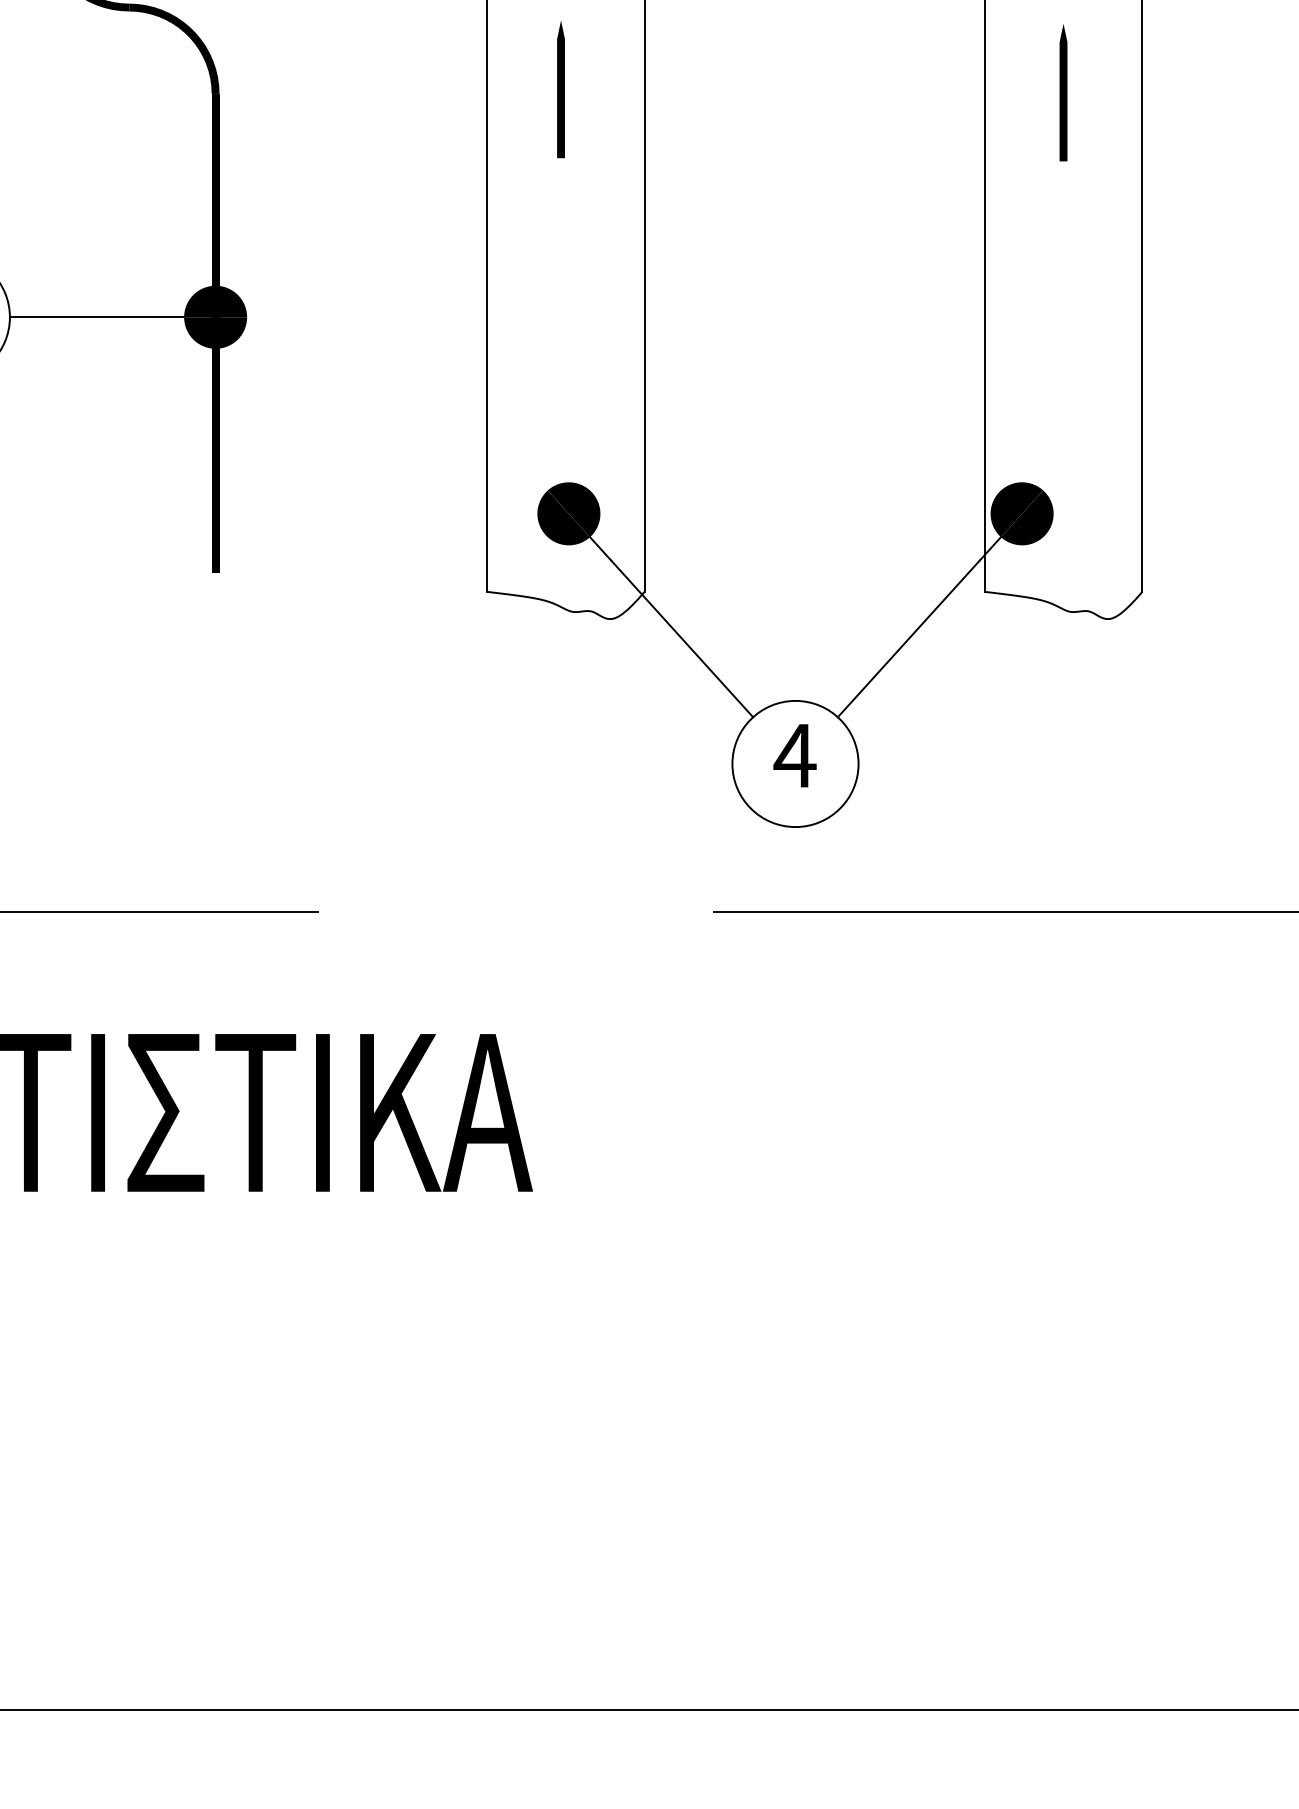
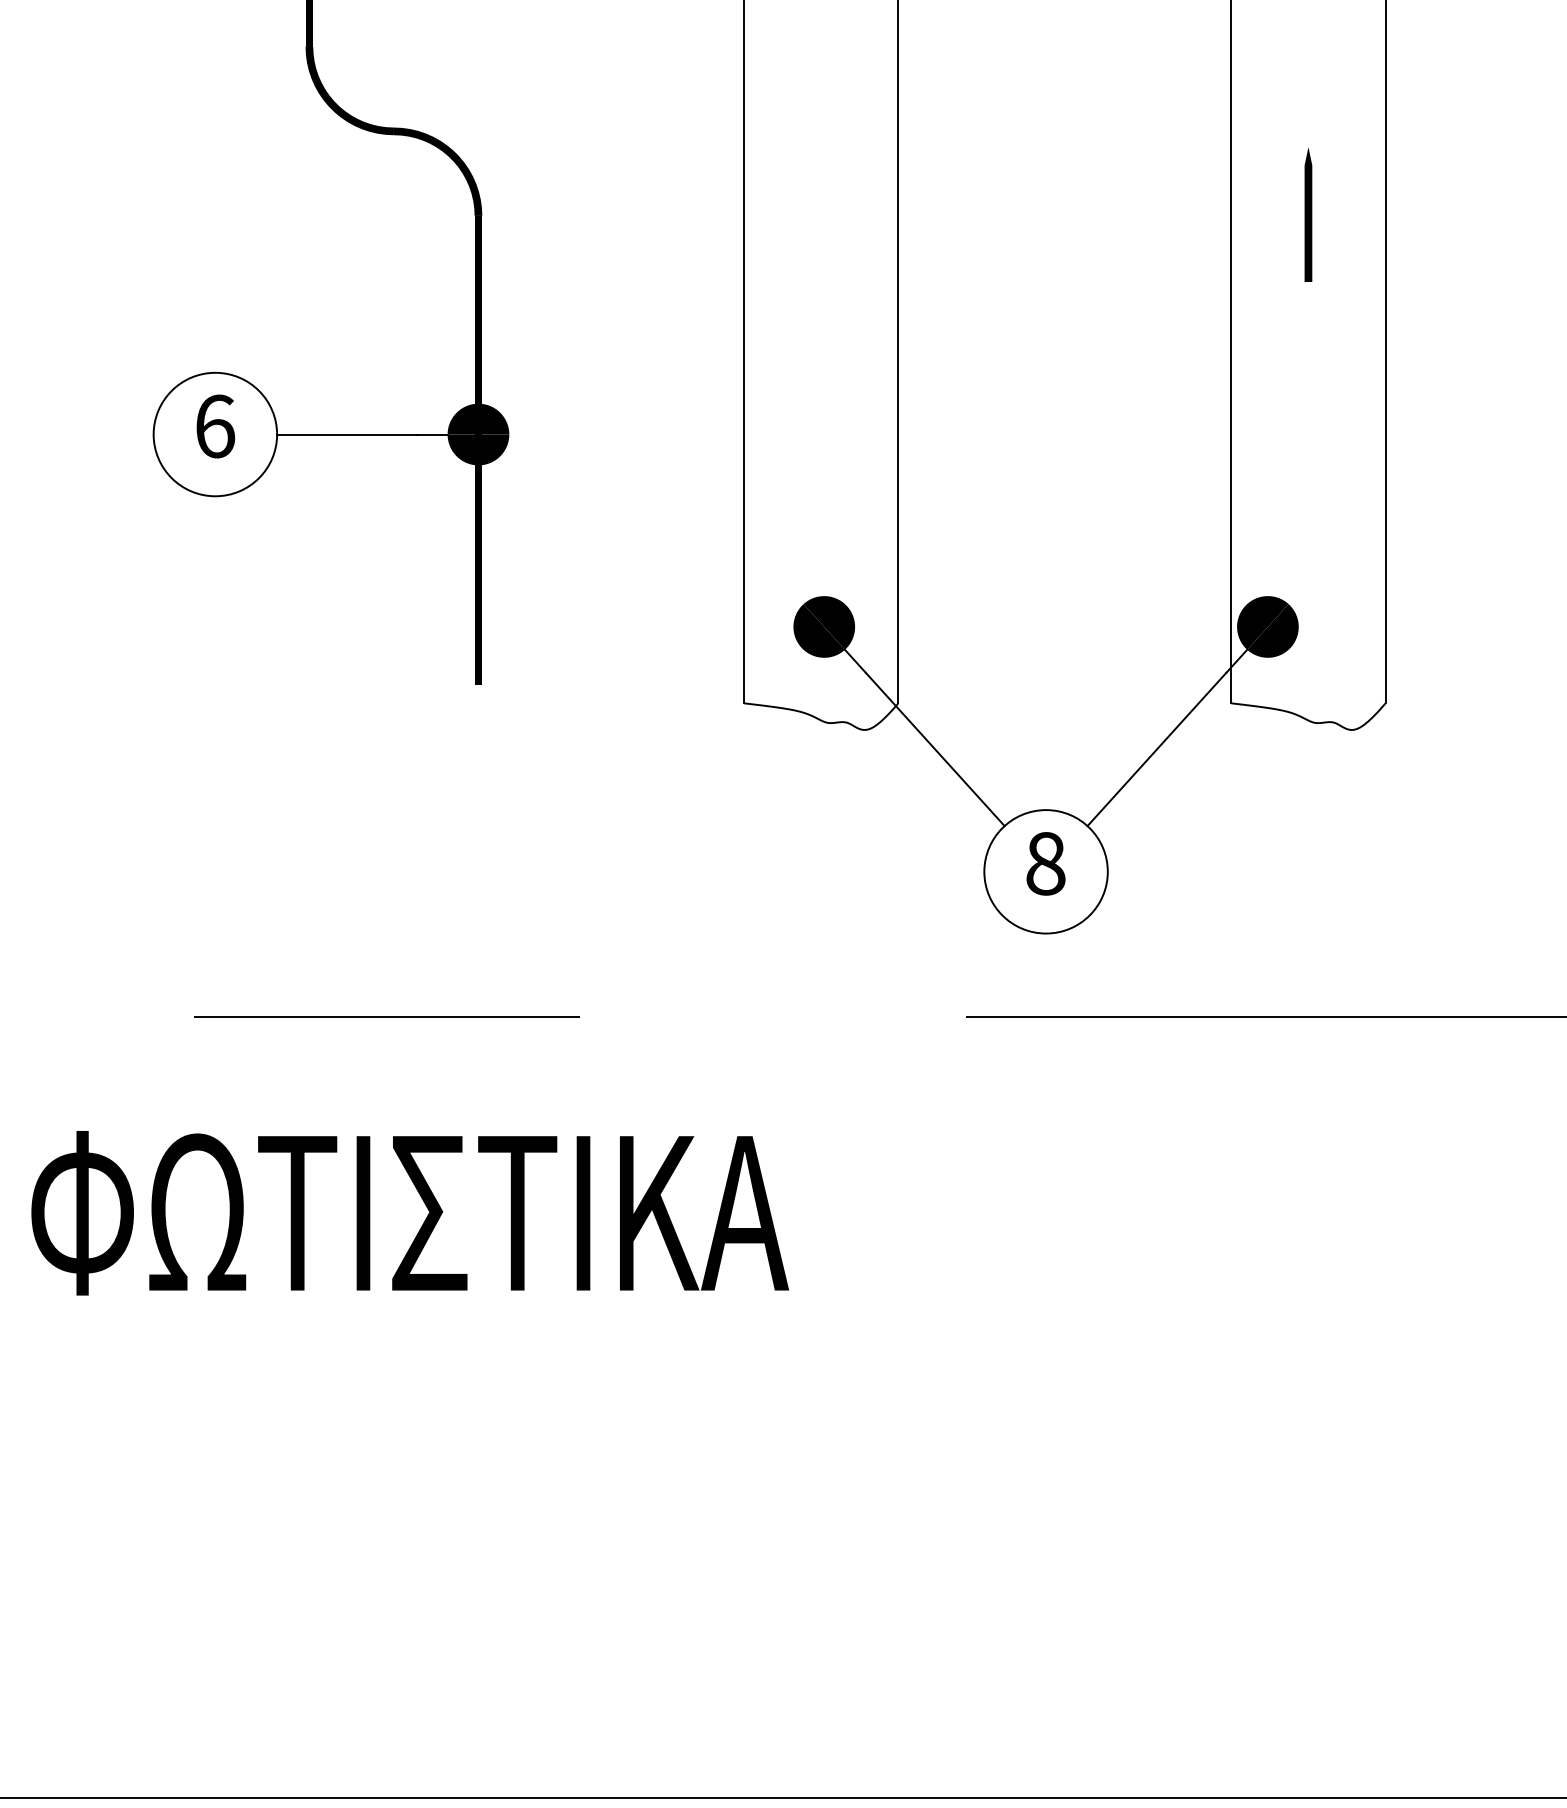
line: (560, 89) -> (816, 211), removed
text: (794, 755) -> (1045, 863), 4 -> 8

